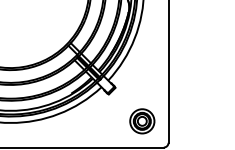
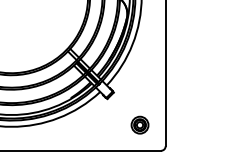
part: (141, 120) -> (139, 124), size x0.71

